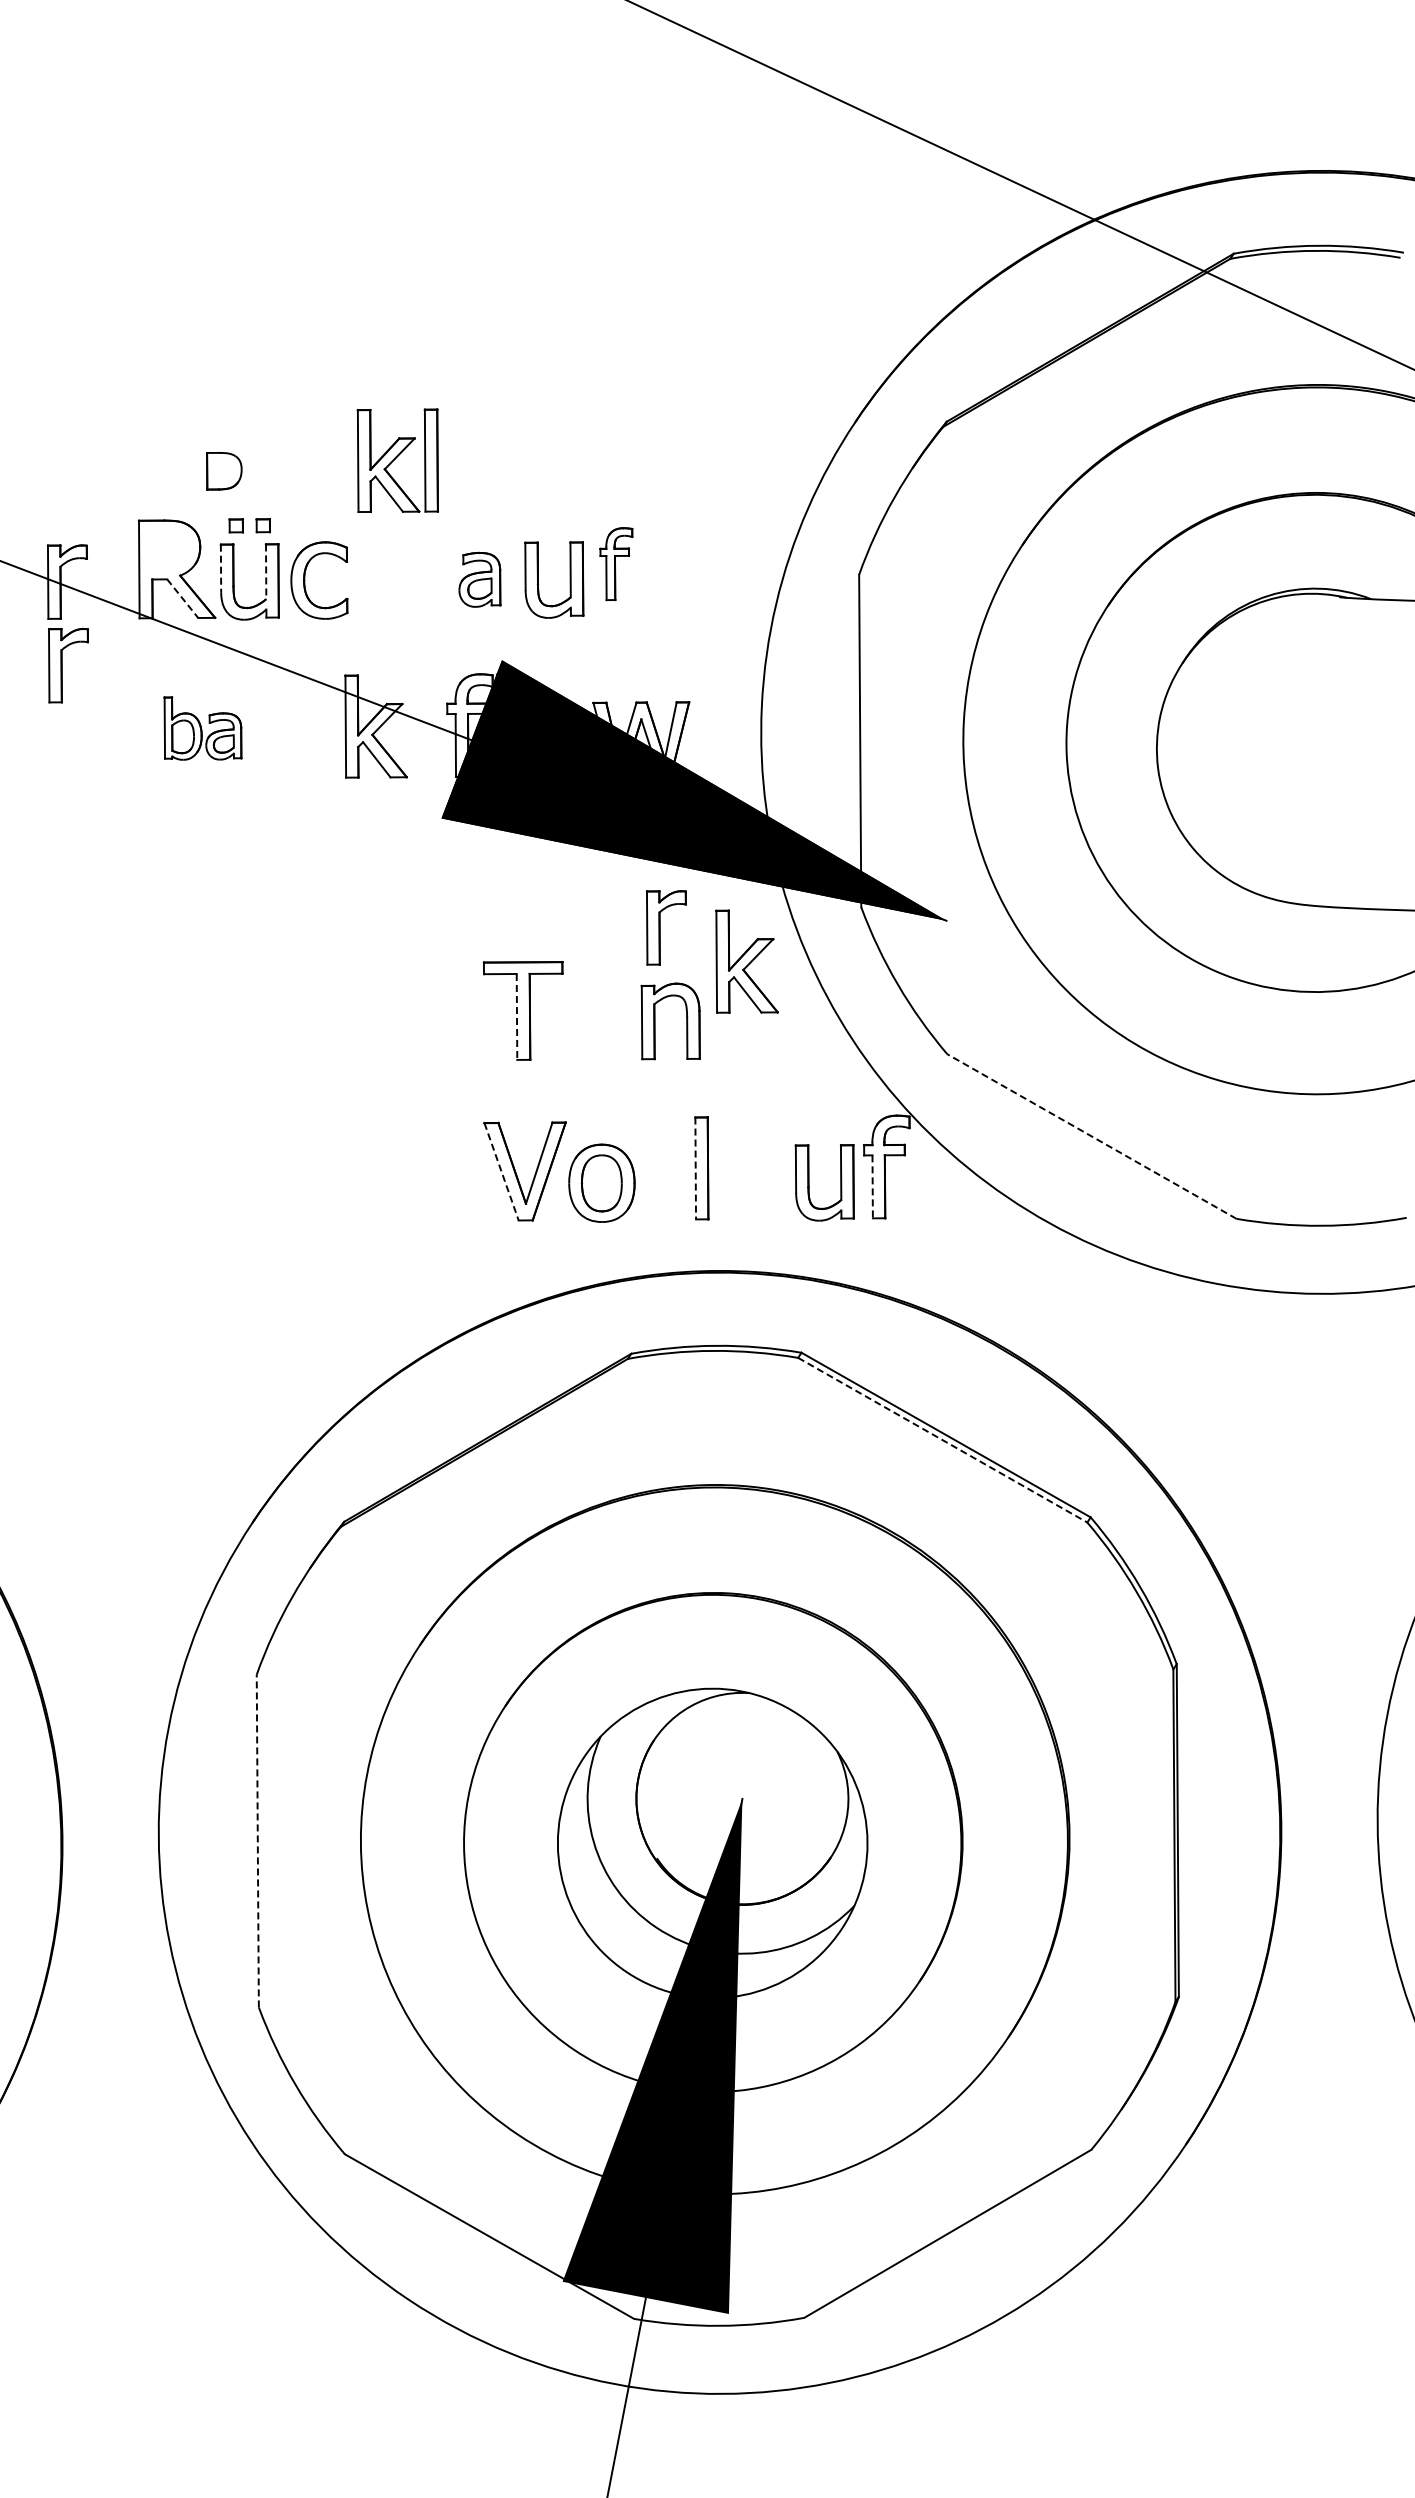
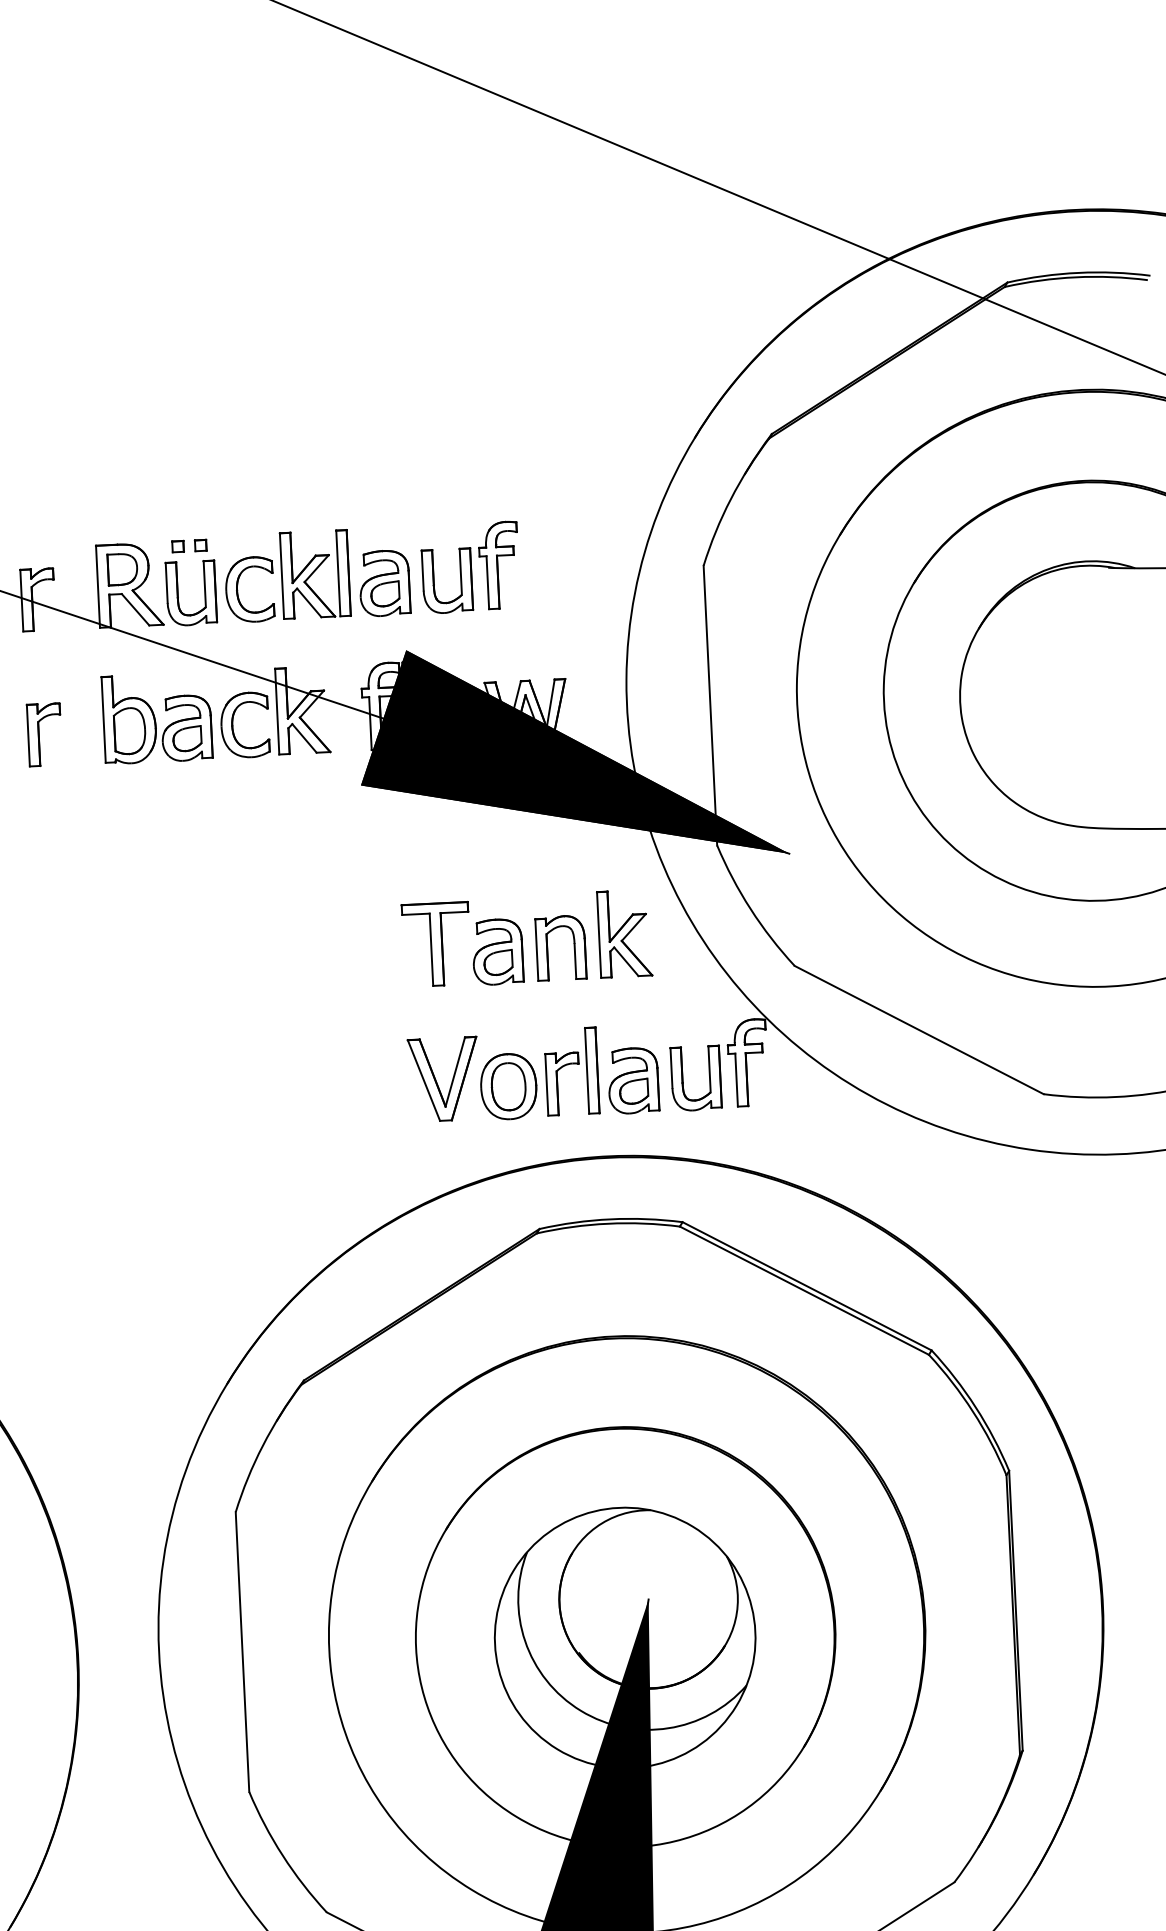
part: (397, 460) -> (315, 574), moved
part: (224, 471) -> (122, 569), moved
part: (616, 563) -> (499, 564), size x1.43
line: (221, 568) -> (167, 583), dashed -> solid
line: (266, 572) -> (205, 584), dashed -> solid
part: (479, 579) -> (384, 583), size x1.43
line: (182, 598) -> (135, 609), dashed -> solid
part: (68, 665) -> (44, 734), moved
part: (202, 728) -> (156, 718), size x1.67
part: (292, 740) -> (232, 725), added
part: (666, 927) -> (563, 1083), moved
part: (746, 961) -> (624, 933), moved
line: (517, 1016) -> (431, 949), dashed -> solid
part: (595, 1022) -> (497, 951), added
line: (1091, 1136) -> (918, 1030), dashed -> solid
line: (695, 1168) -> (586, 1070), dashed -> solid
line: (501, 1171) -> (423, 1080), dashed -> solid
part: (750, 1182) -> (633, 1080), added
line: (872, 1187) -> (736, 1080), dashed -> solid
line: (943, 1440) -> (805, 1290), dashed -> solid
line: (257, 1840) -> (242, 1651), dashed -> solid

